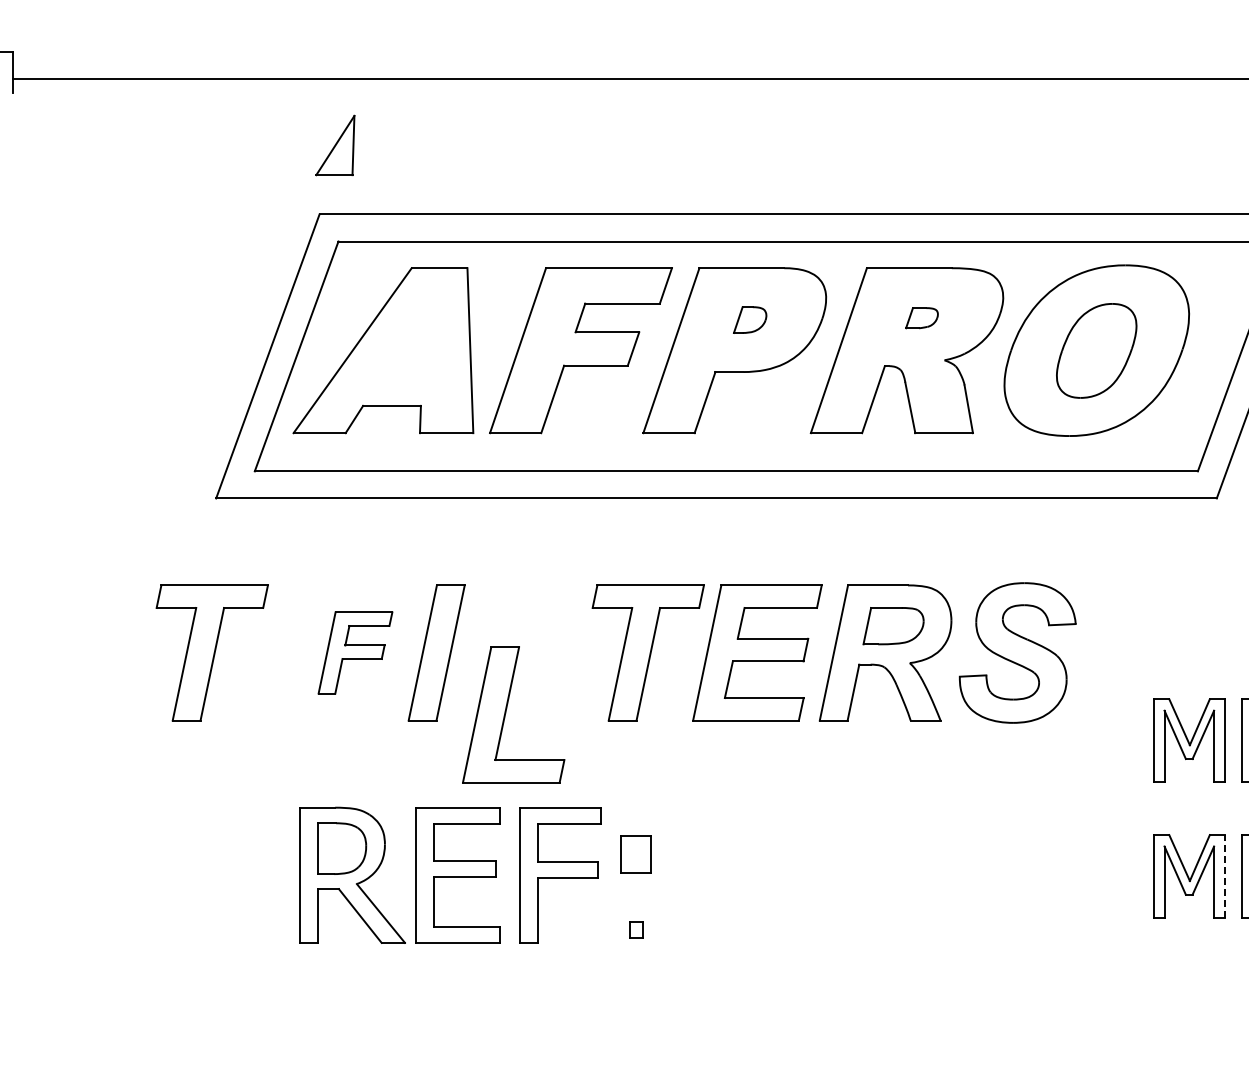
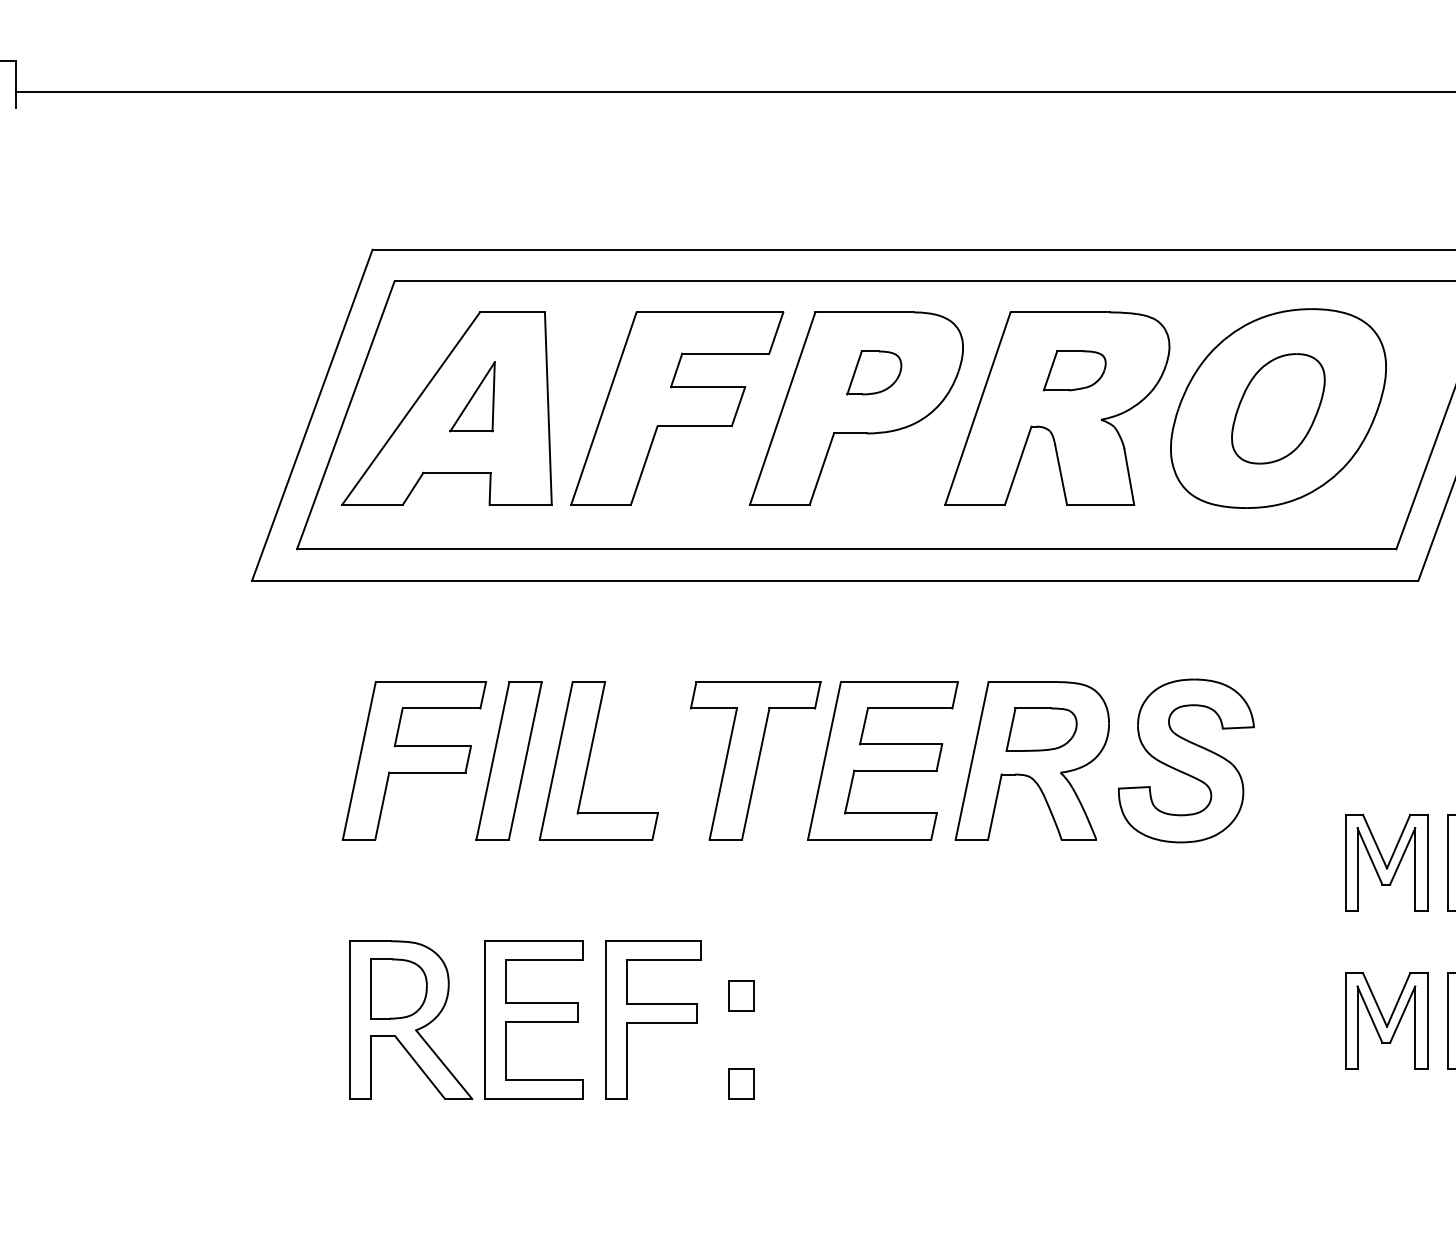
part: (335, 145) -> (472, 396), moved
part: (921, 317) -> (1074, 369), size x1.67
part: (750, 319) -> (874, 372), size x1.43
part: (211, 652) -> (246, 760), removed
part: (355, 652) -> (414, 760), size x1.67
part: (506, 713) -> (590, 759), moved
part: (635, 853) -> (740, 994), size x0.71
line: (1225, 875) -> (1428, 1020), dashed -> solid
part: (635, 929) -> (740, 1083), size x1.67

